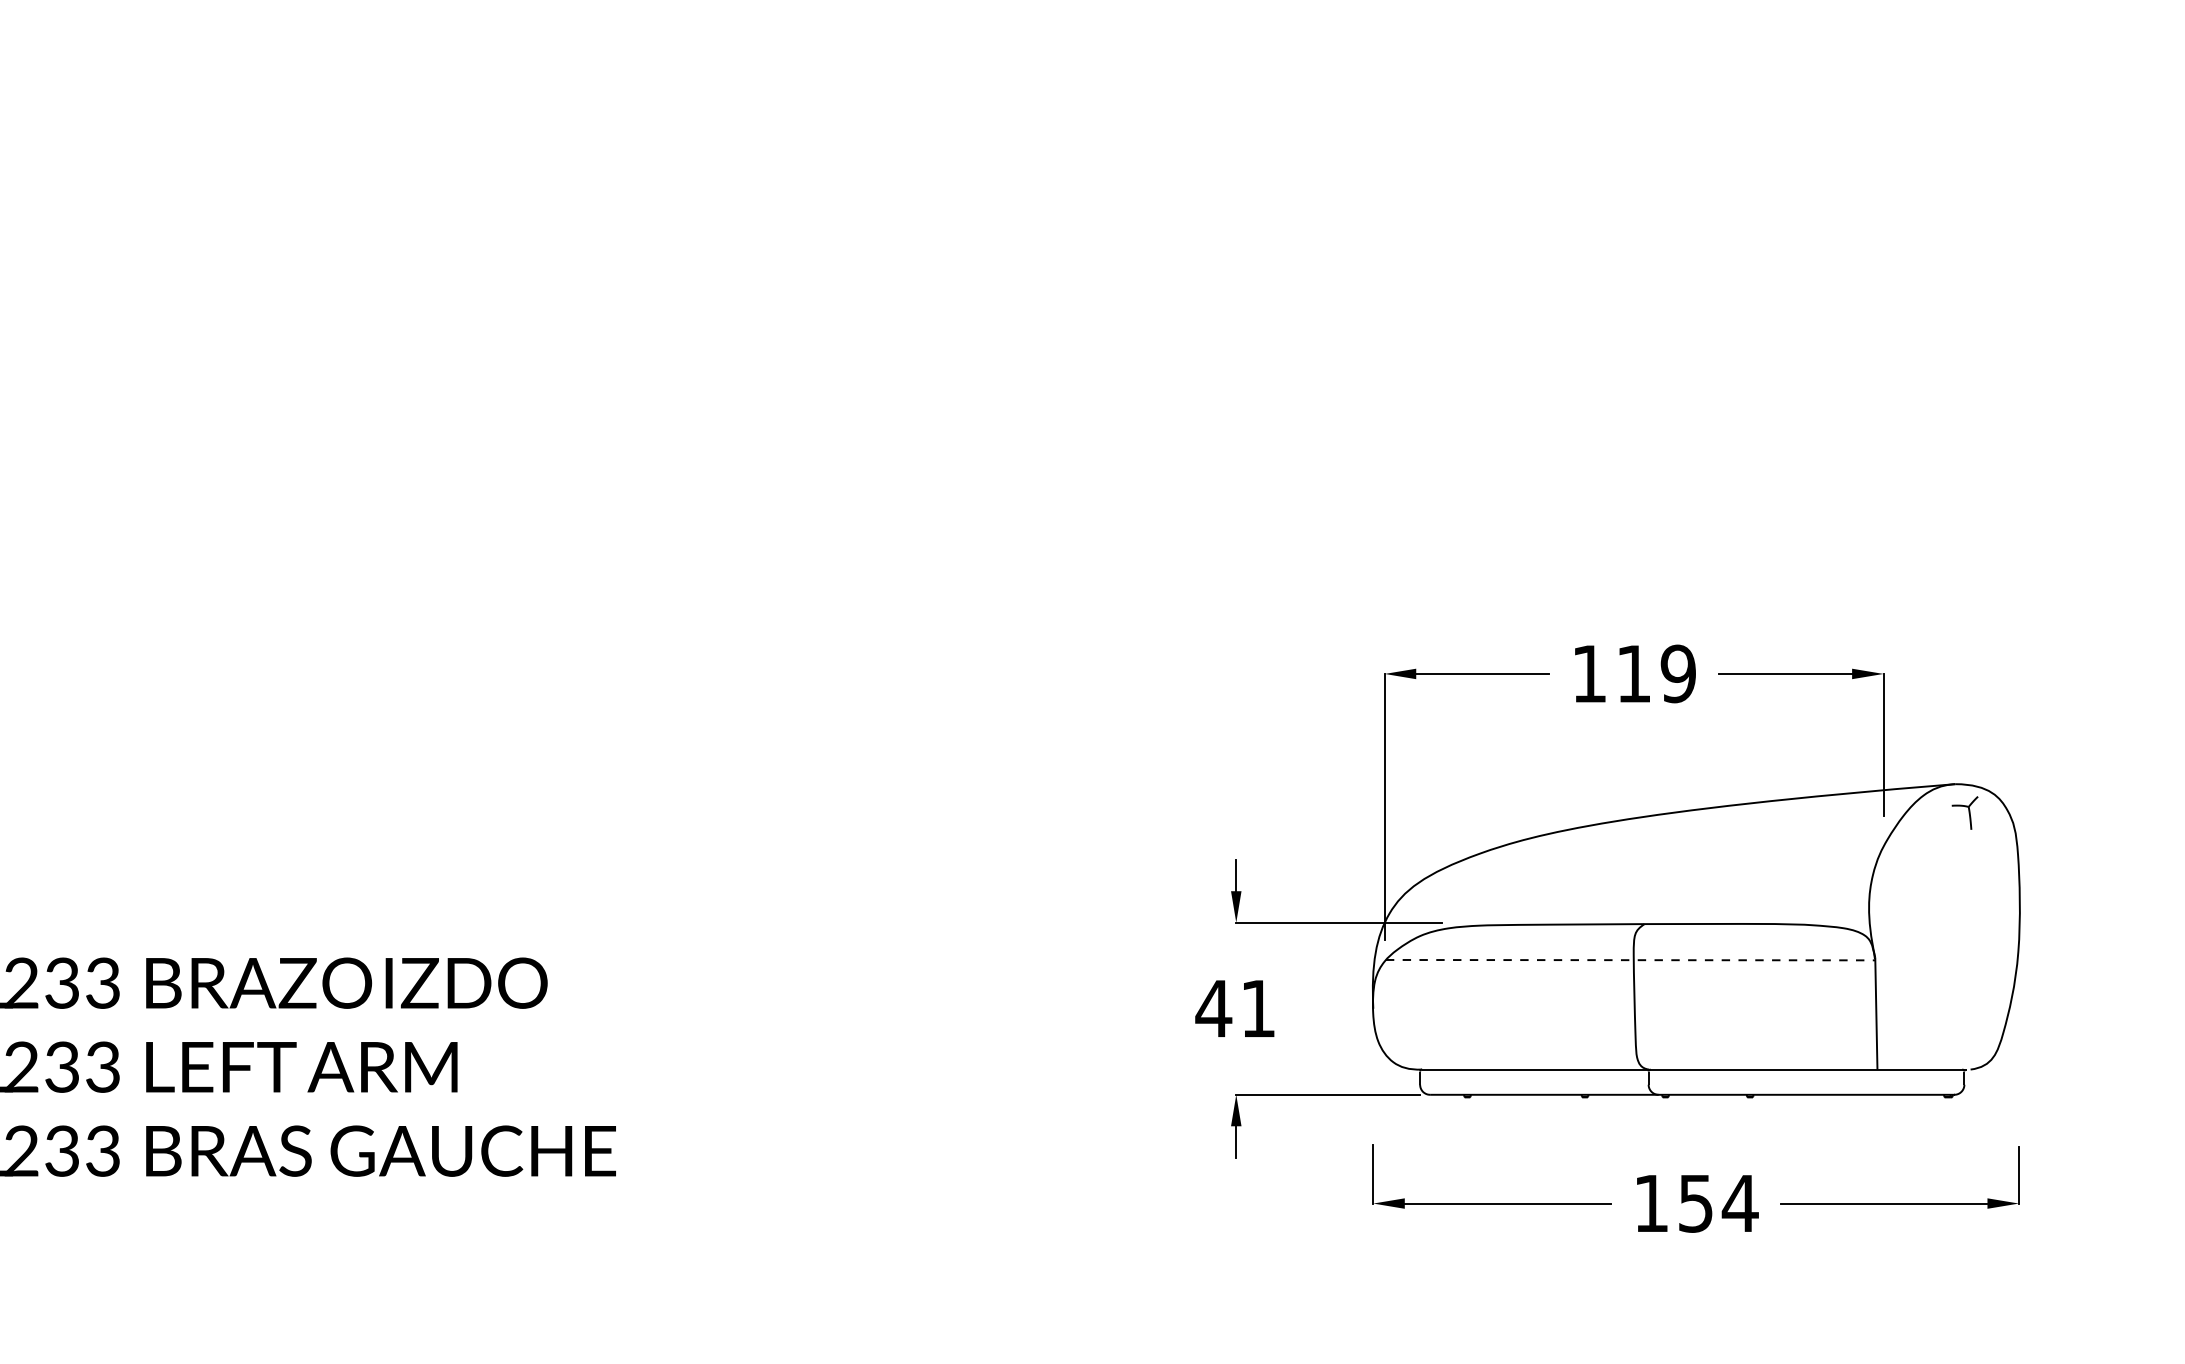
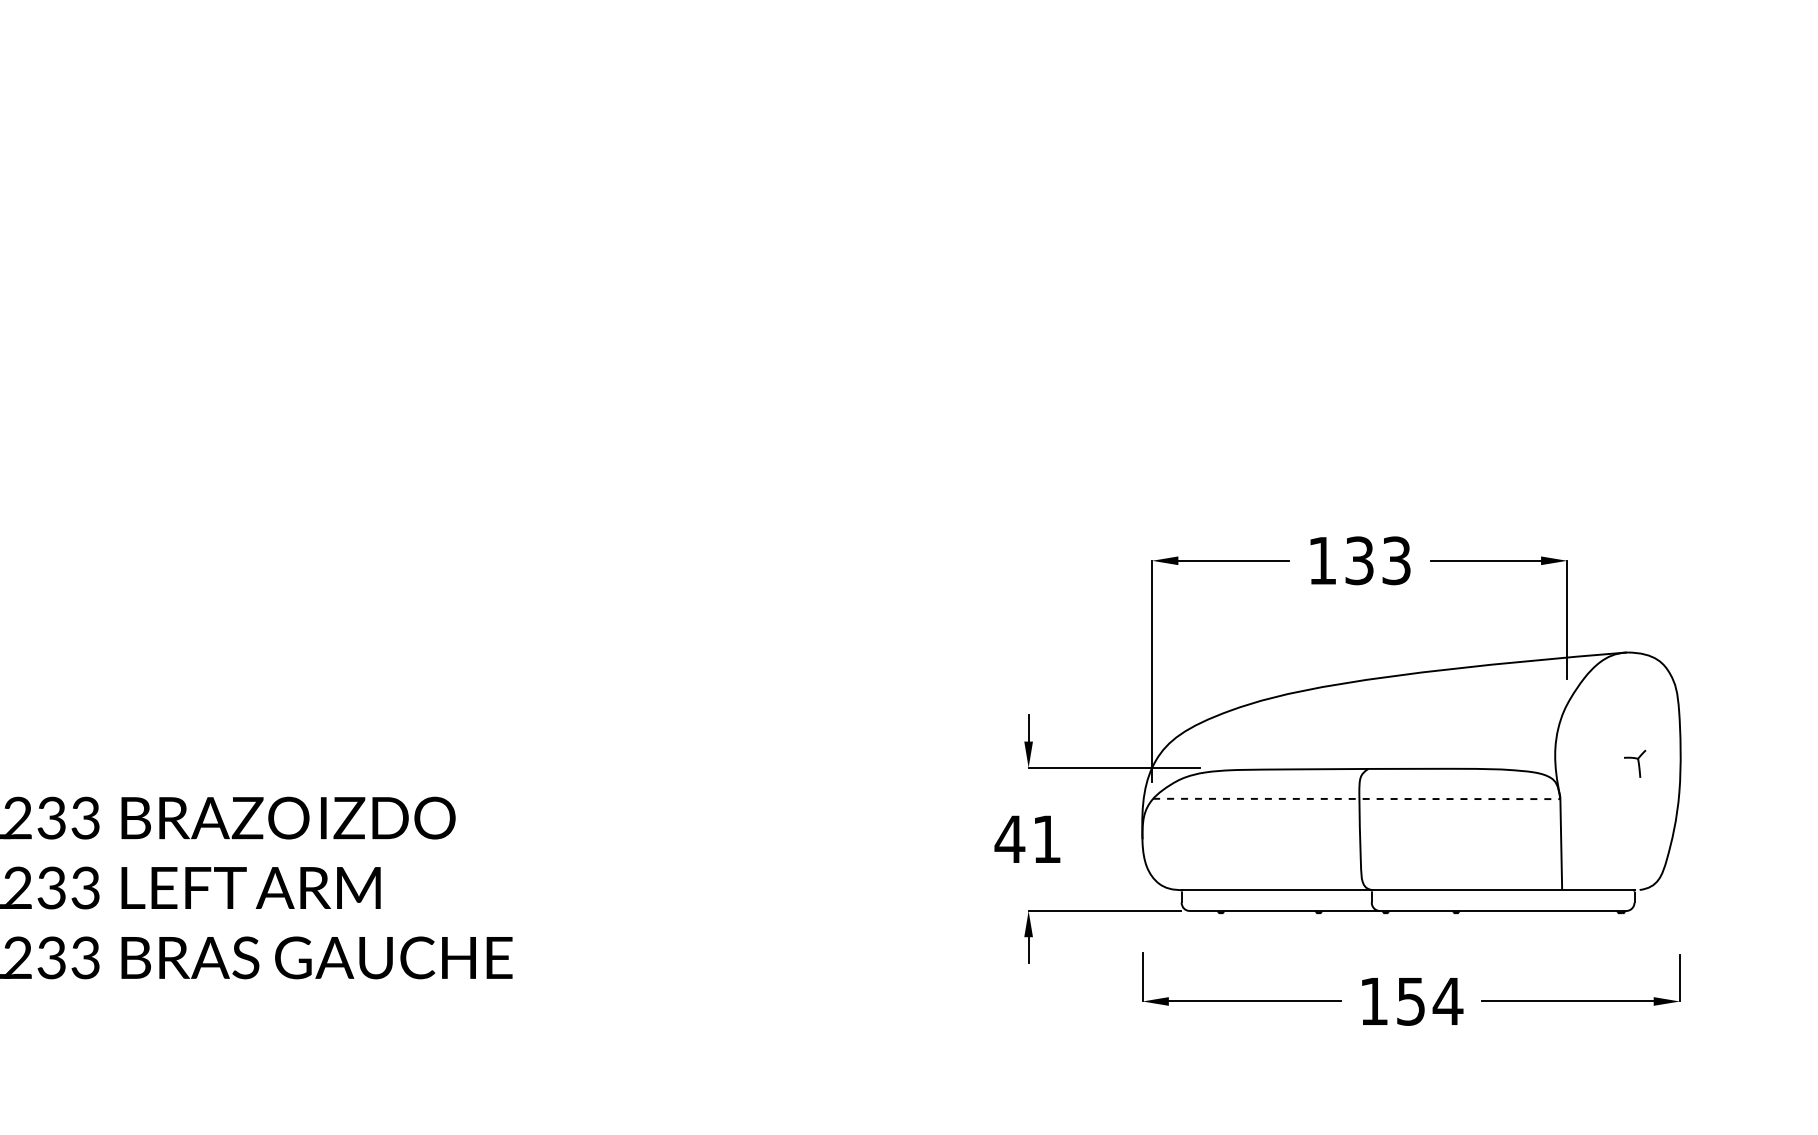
text: (1656, 673) -> (1378, 560), 119 -> 133
part: (1964, 812) -> (1634, 763), moved

